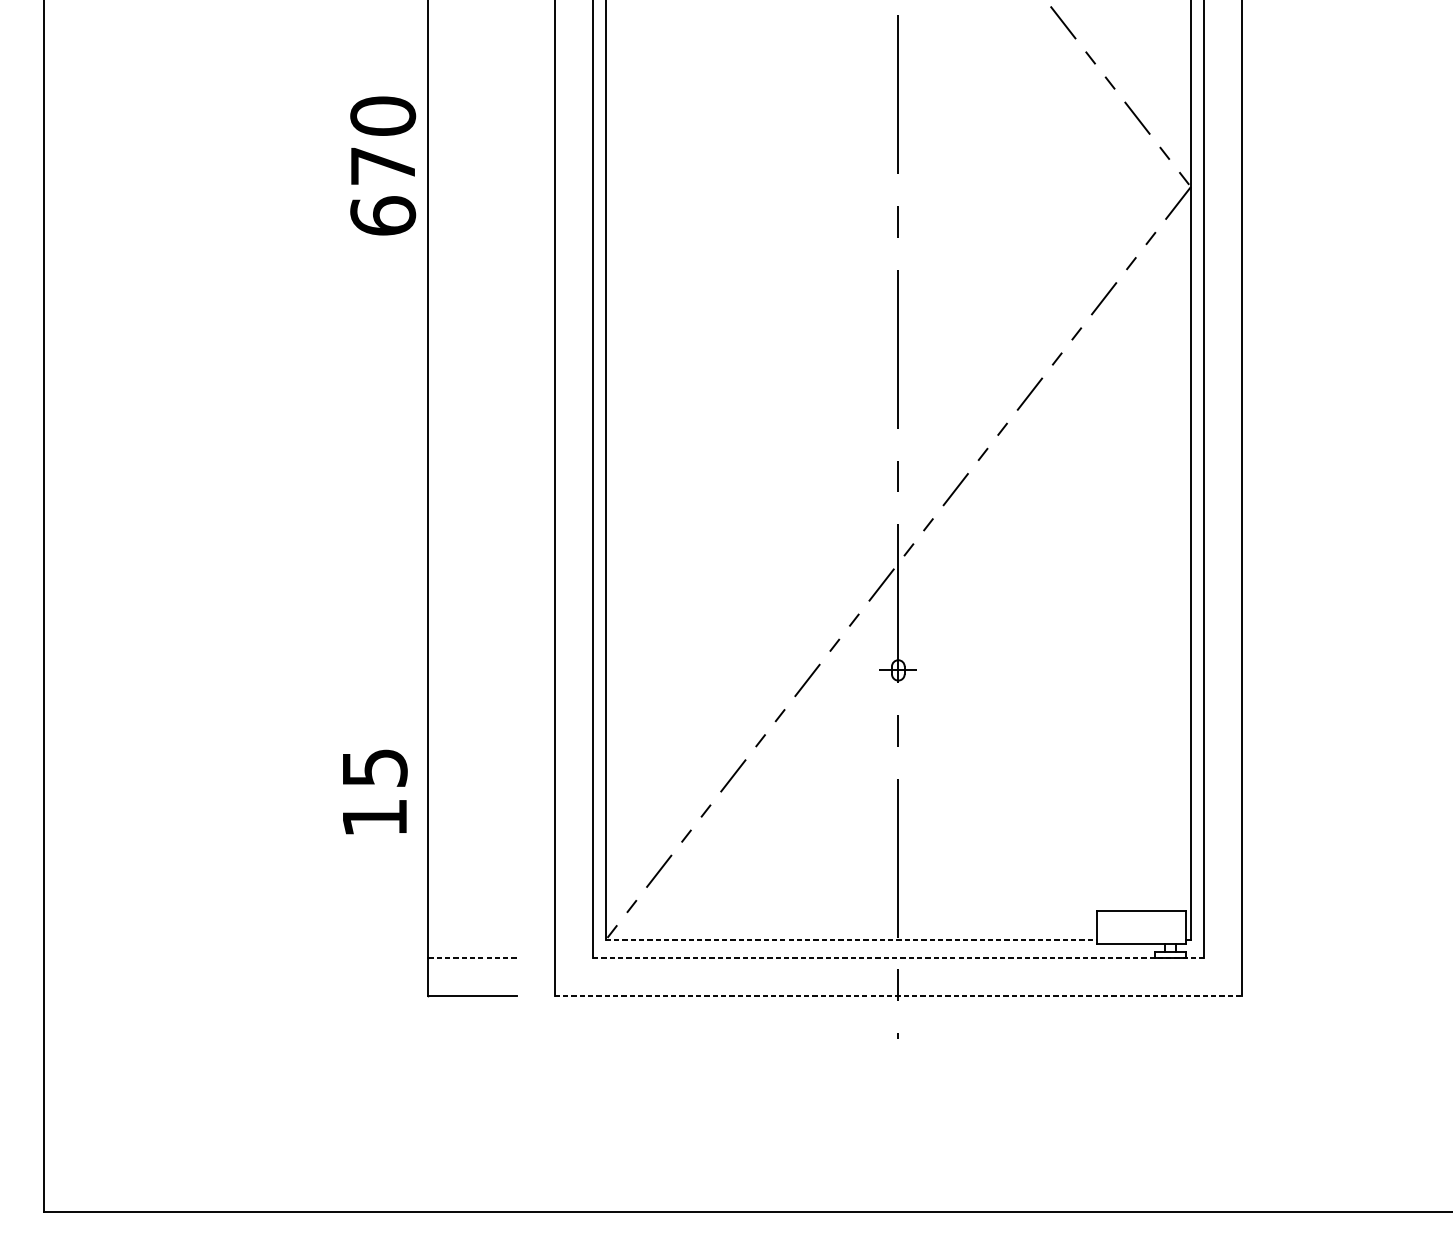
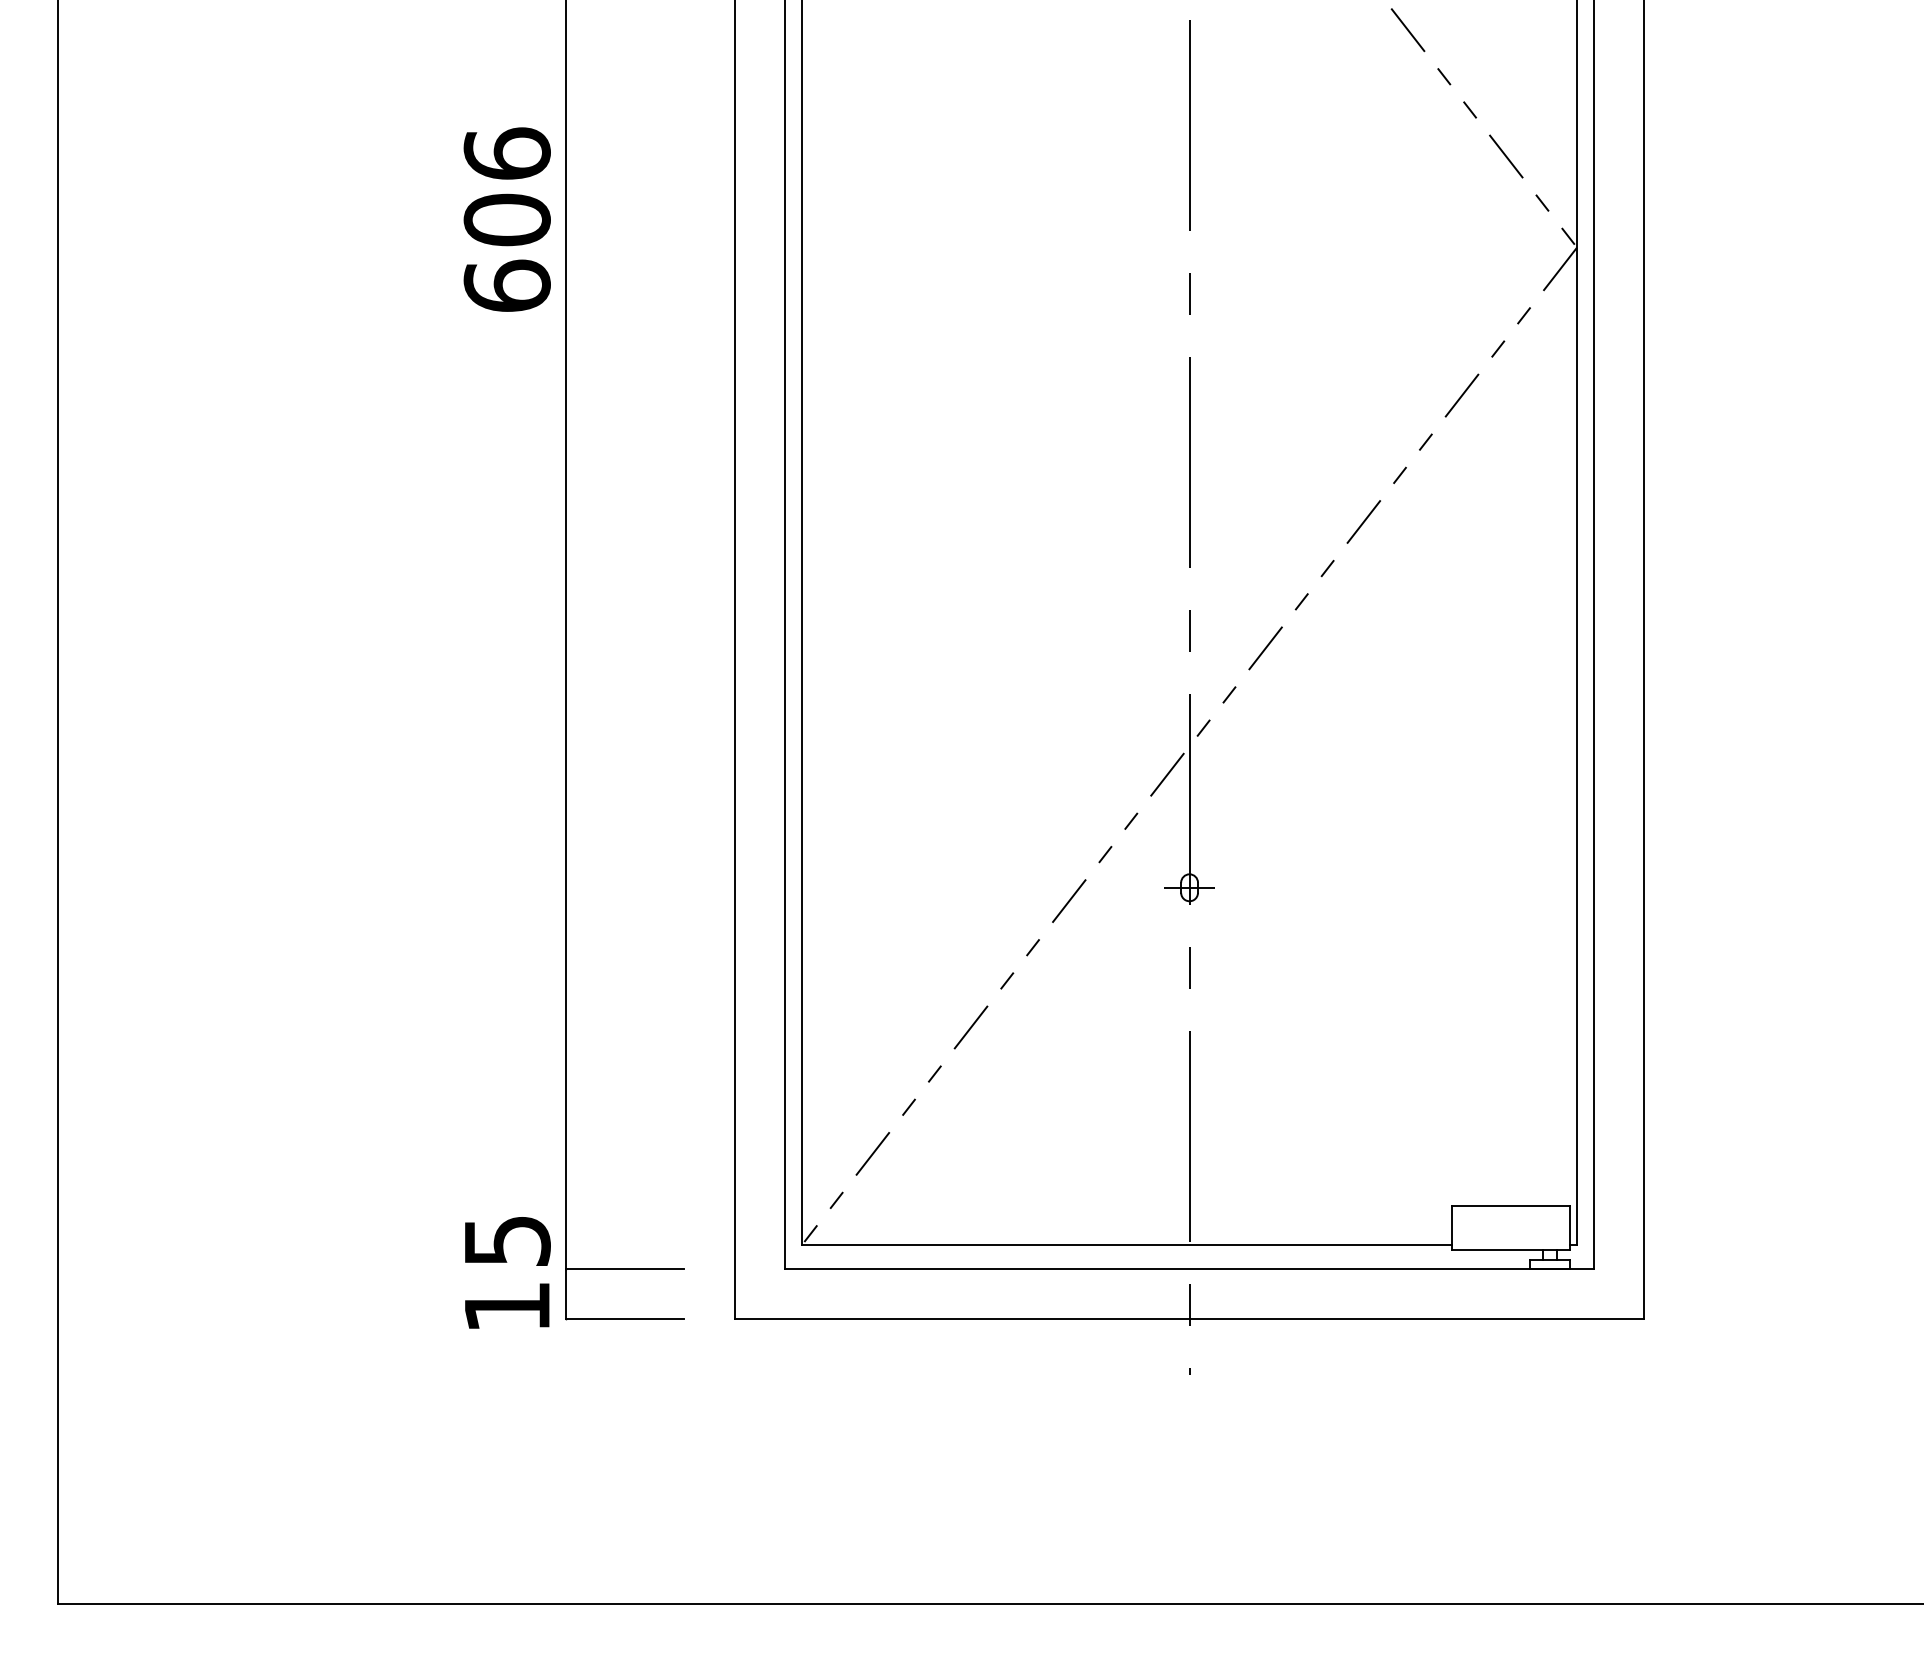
text: (382, 140) -> (506, 186), 670 -> 606
text: (375, 791) -> (507, 1272), moved
line: (851, 939) -> (1127, 1244), dashed -> solid
line: (472, 957) -> (625, 1268), dashed -> solid
line: (899, 957) -> (1190, 1268), dashed -> solid
line: (898, 996) -> (1189, 1319), dashed -> solid

